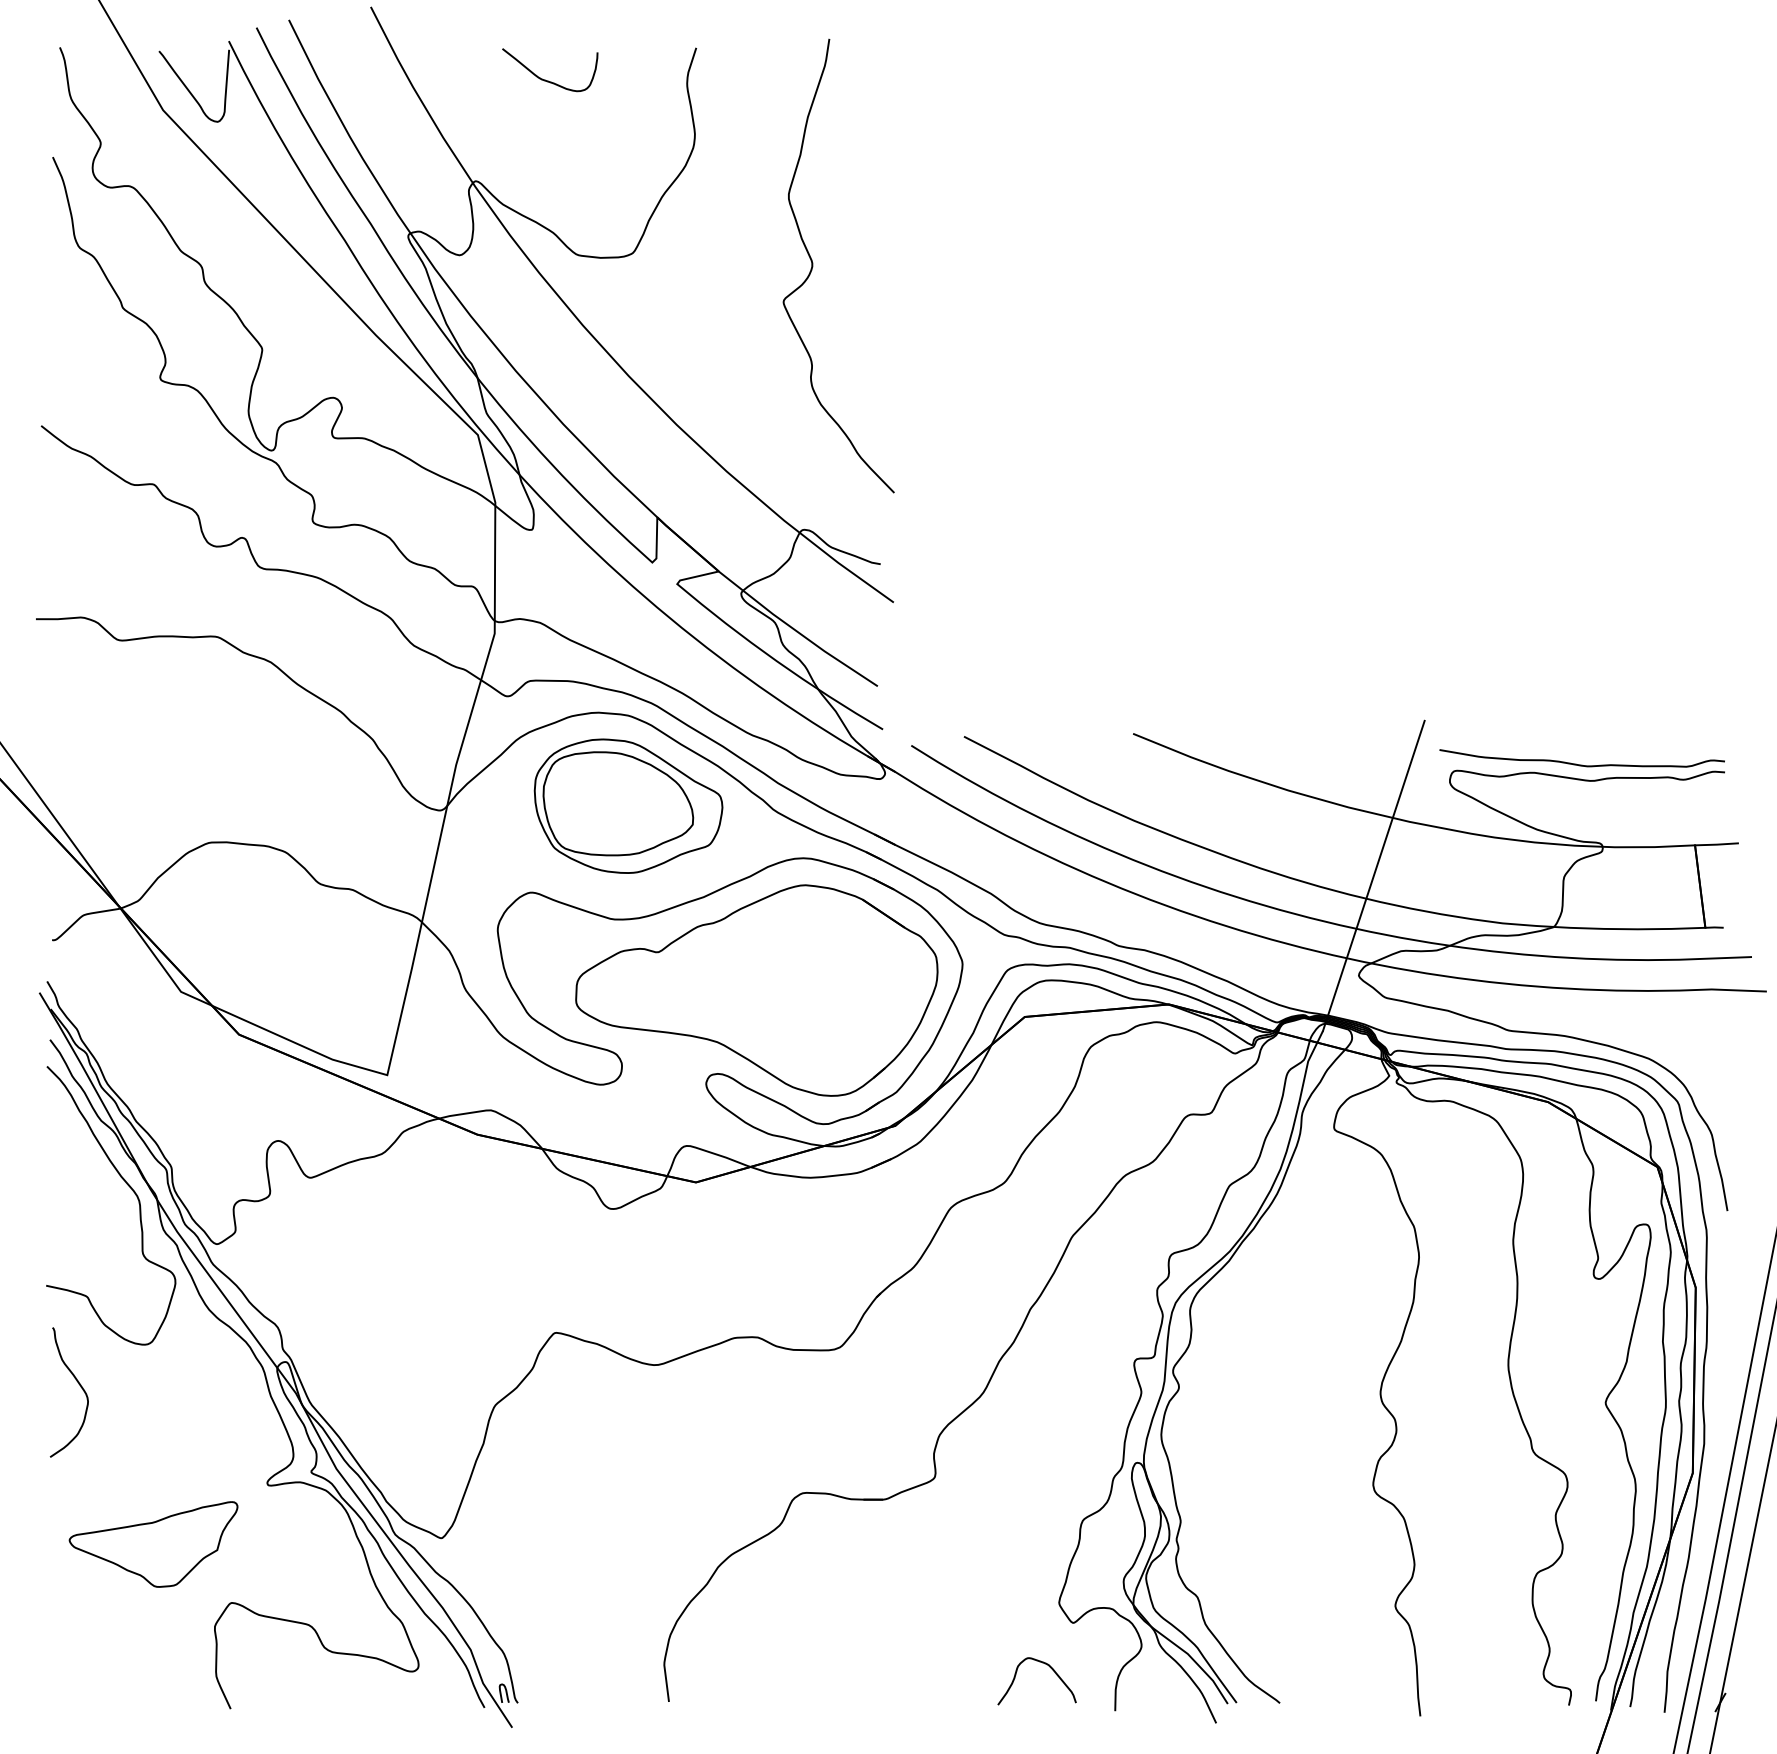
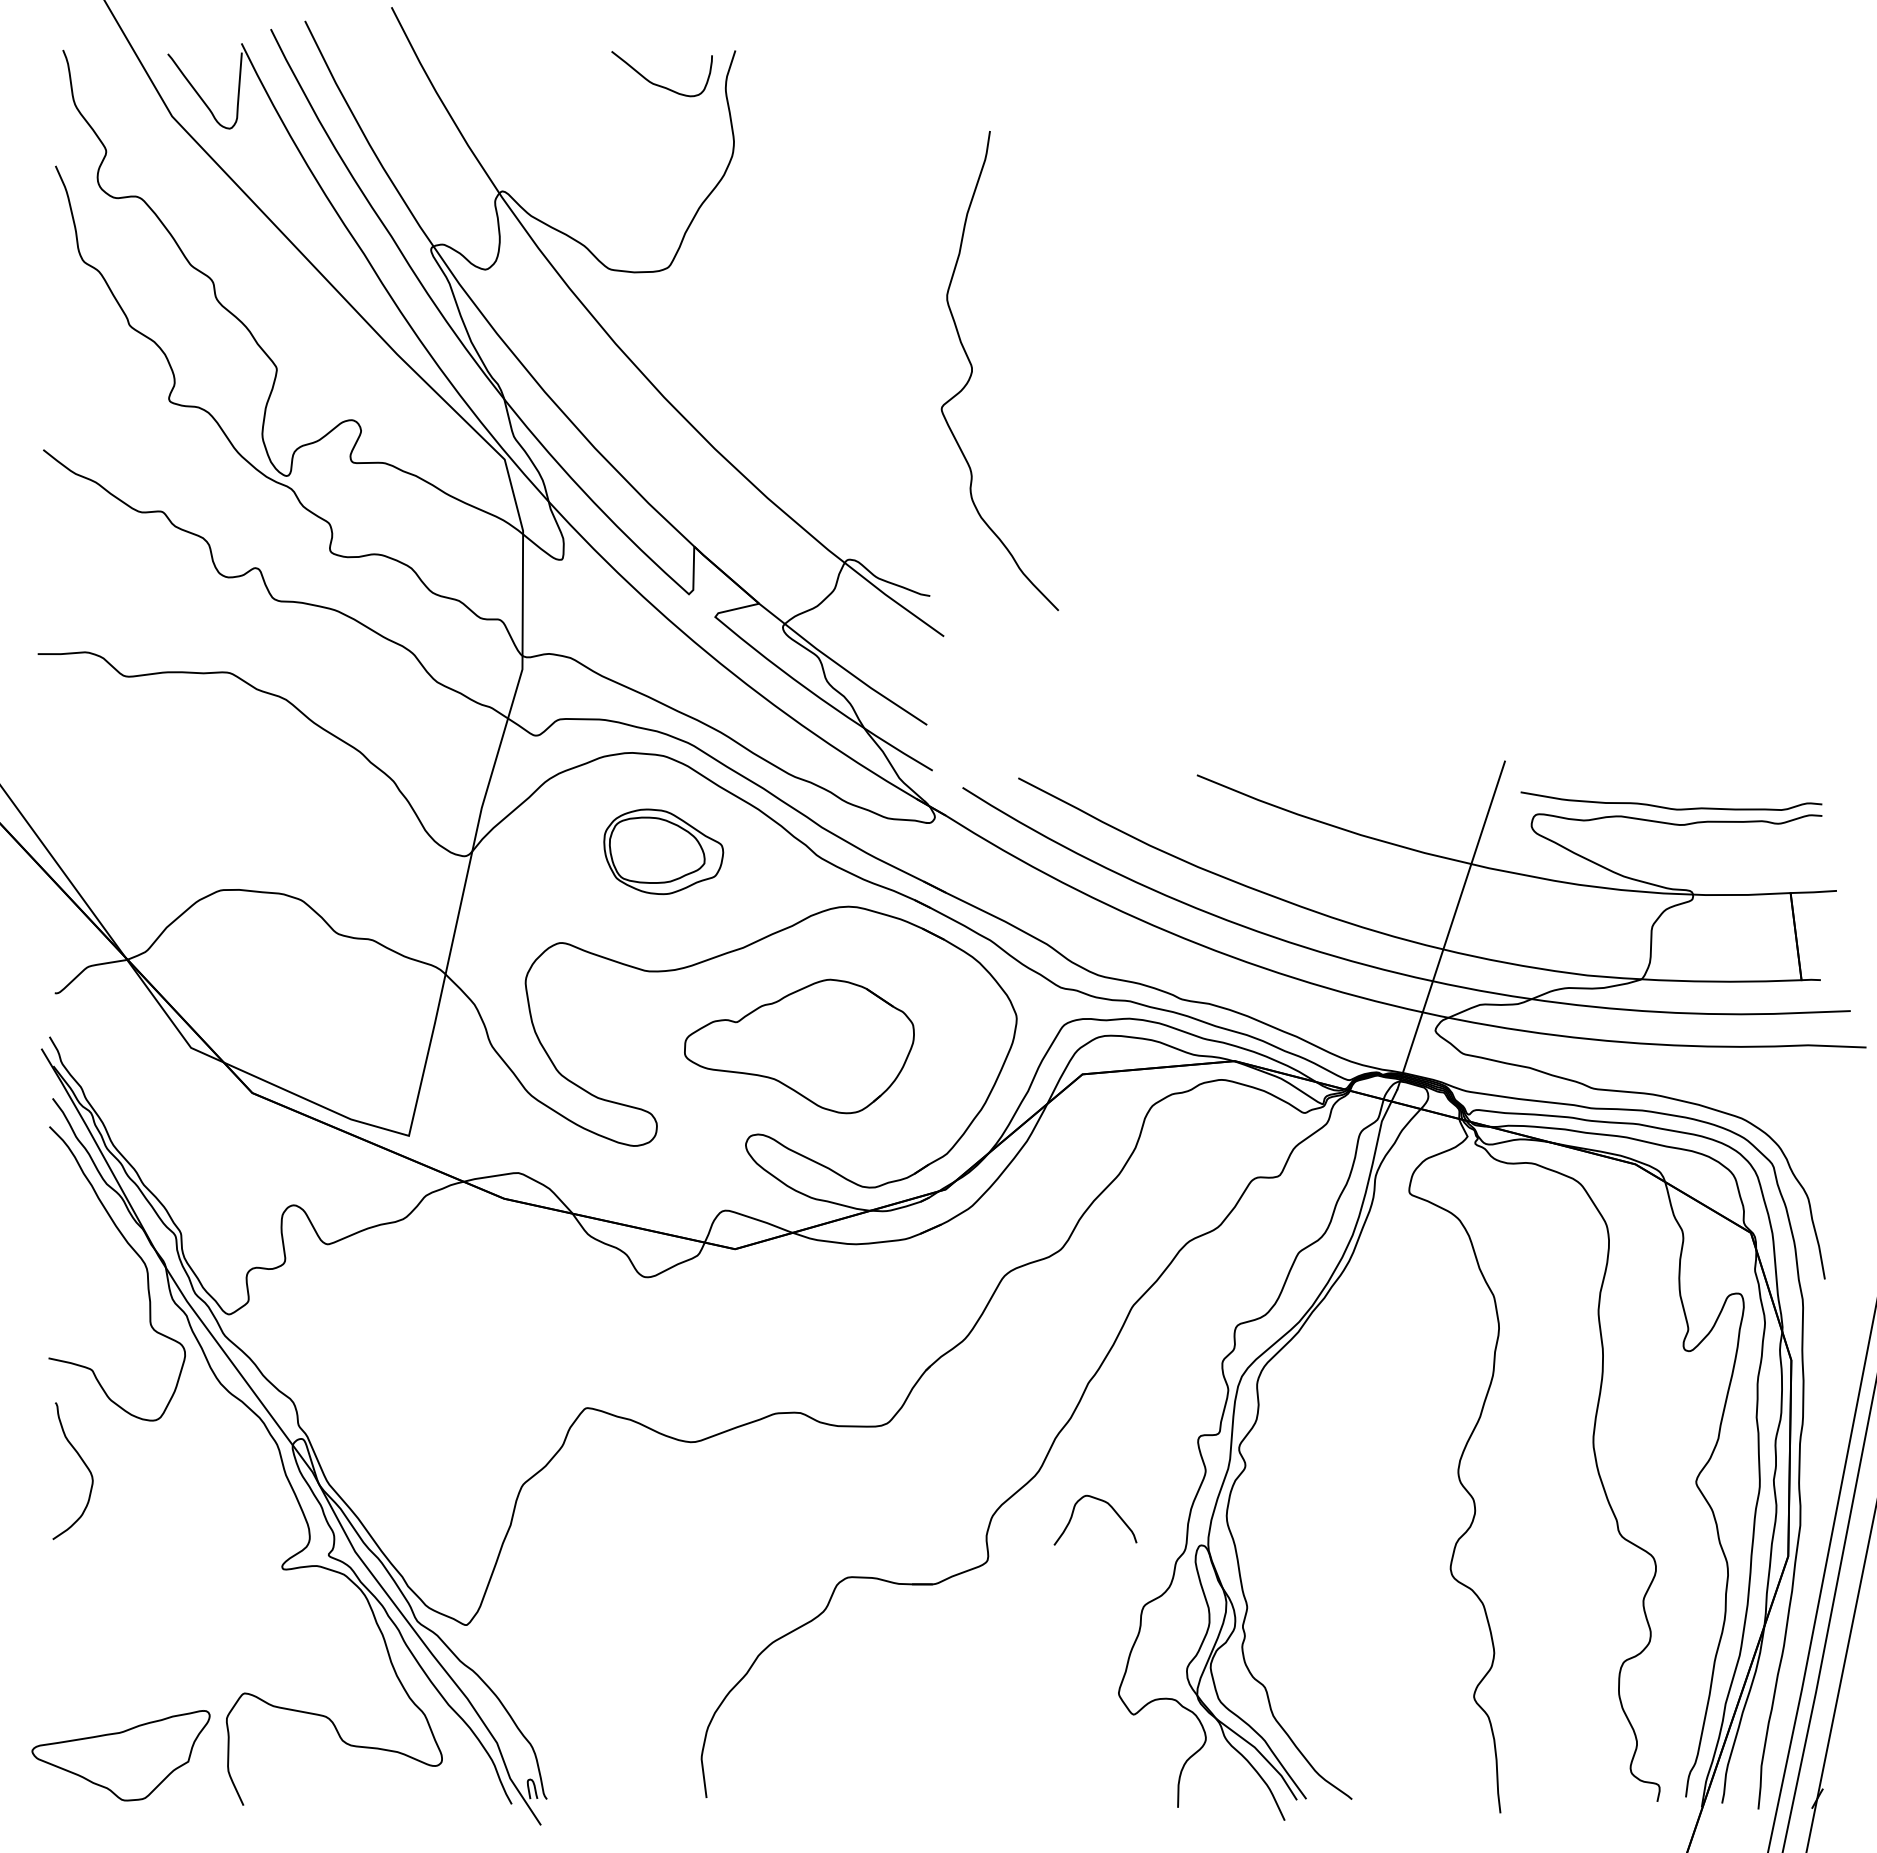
curve: (546, 80) -> (658, 84), moved
curve: (812, 265) -> (972, 370), moved
part: (628, 806) -> (663, 851), size x0.6
part: (756, 990) -> (799, 1046), size x0.6
part: (153, 1544) -> (120, 1755), moved
curve: (1042, 1663) -> (1101, 1501), moved

